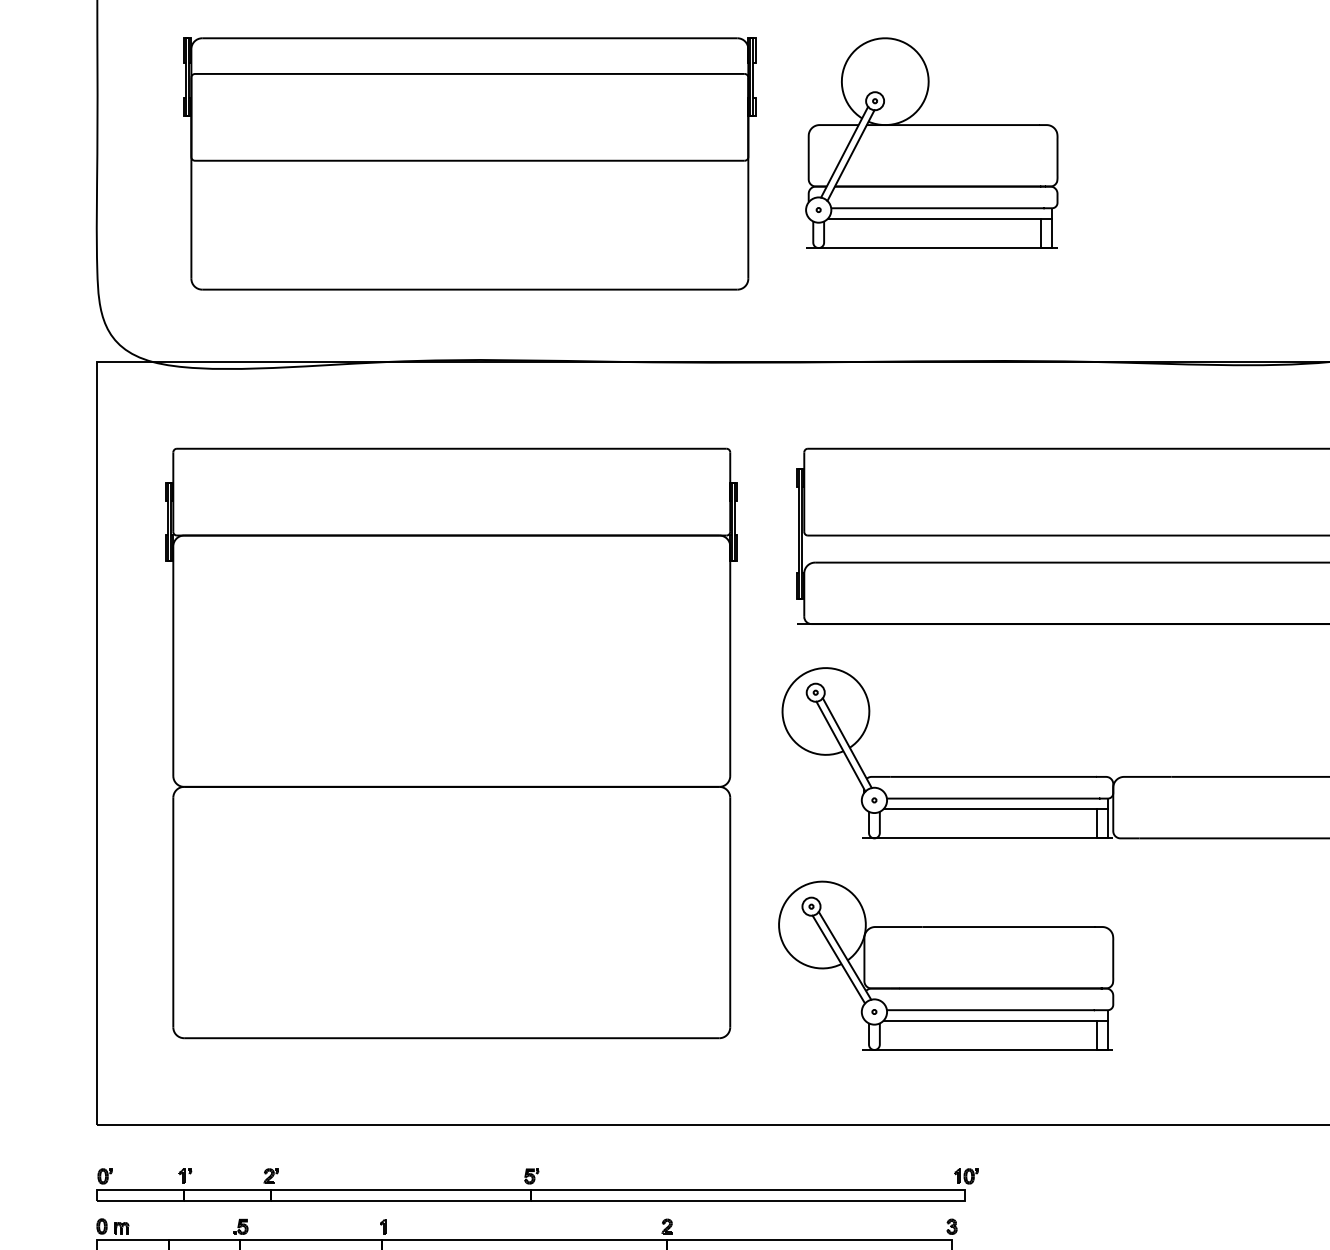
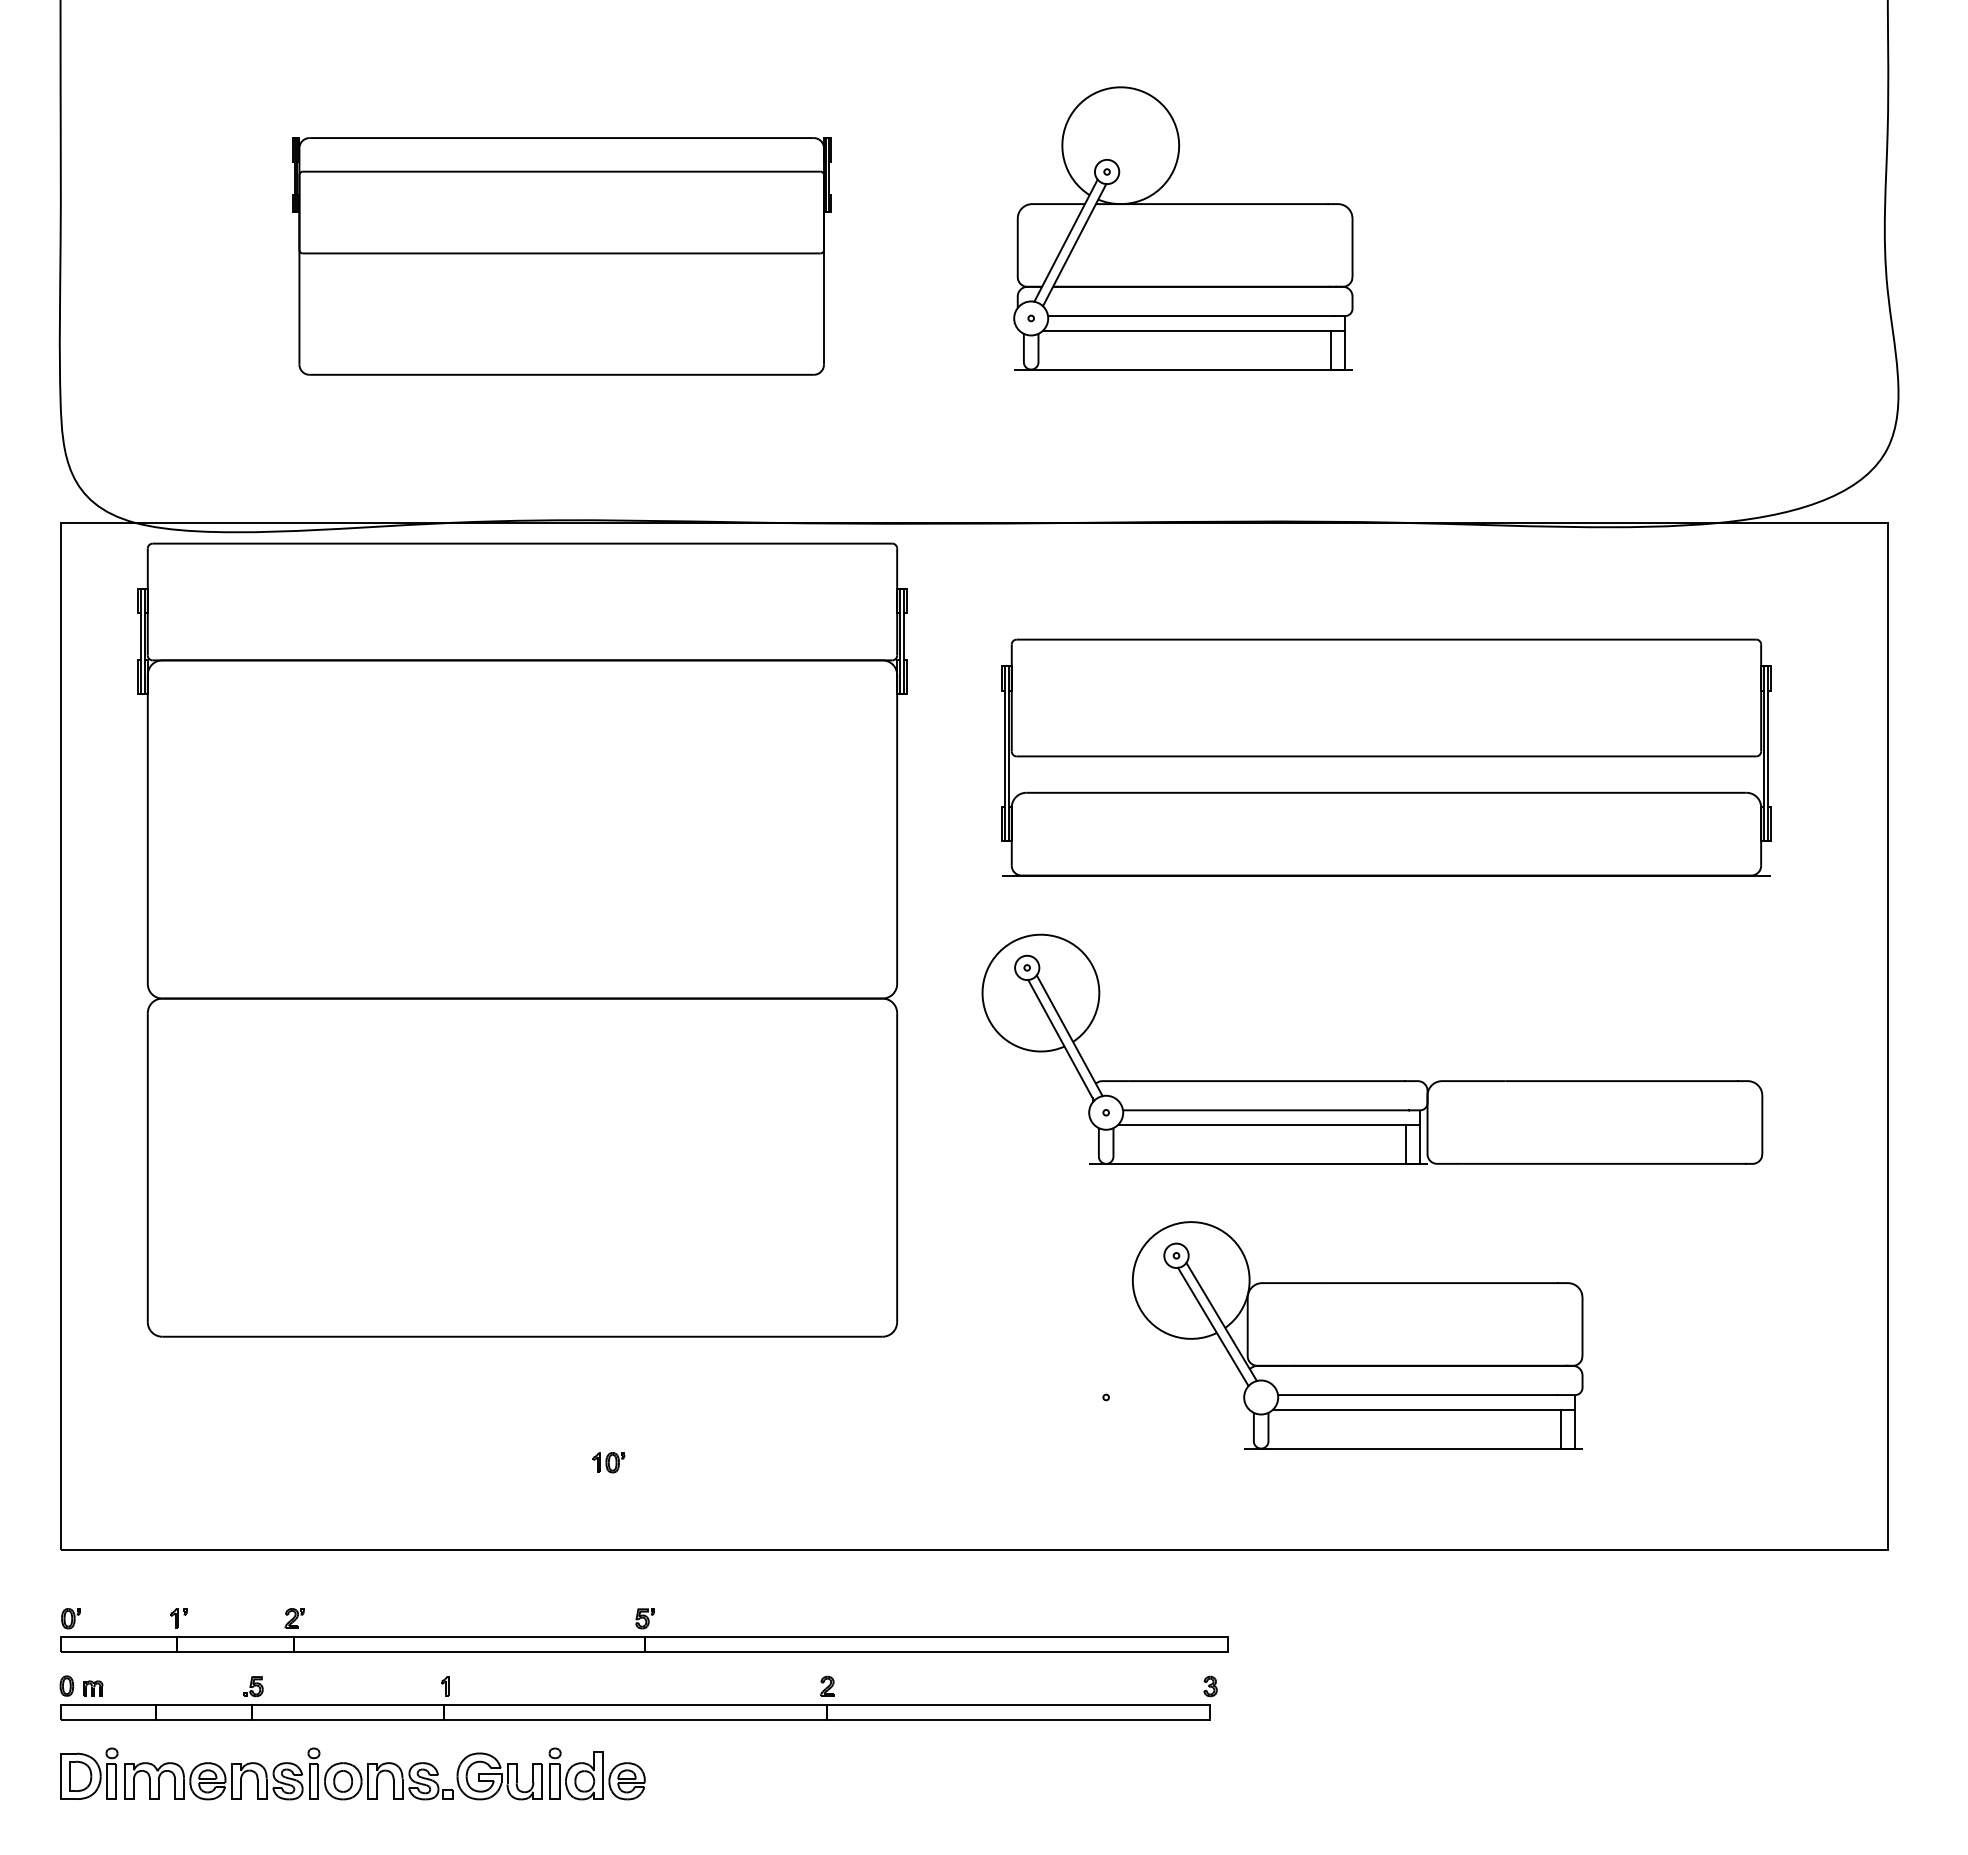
part: (469, 164) -> (561, 256), size x0.7
part: (451, 742) -> (522, 939), moved
part: (946, 965) -> (1357, 1335), moved
part: (966, 1176) -> (608, 1462), moved

